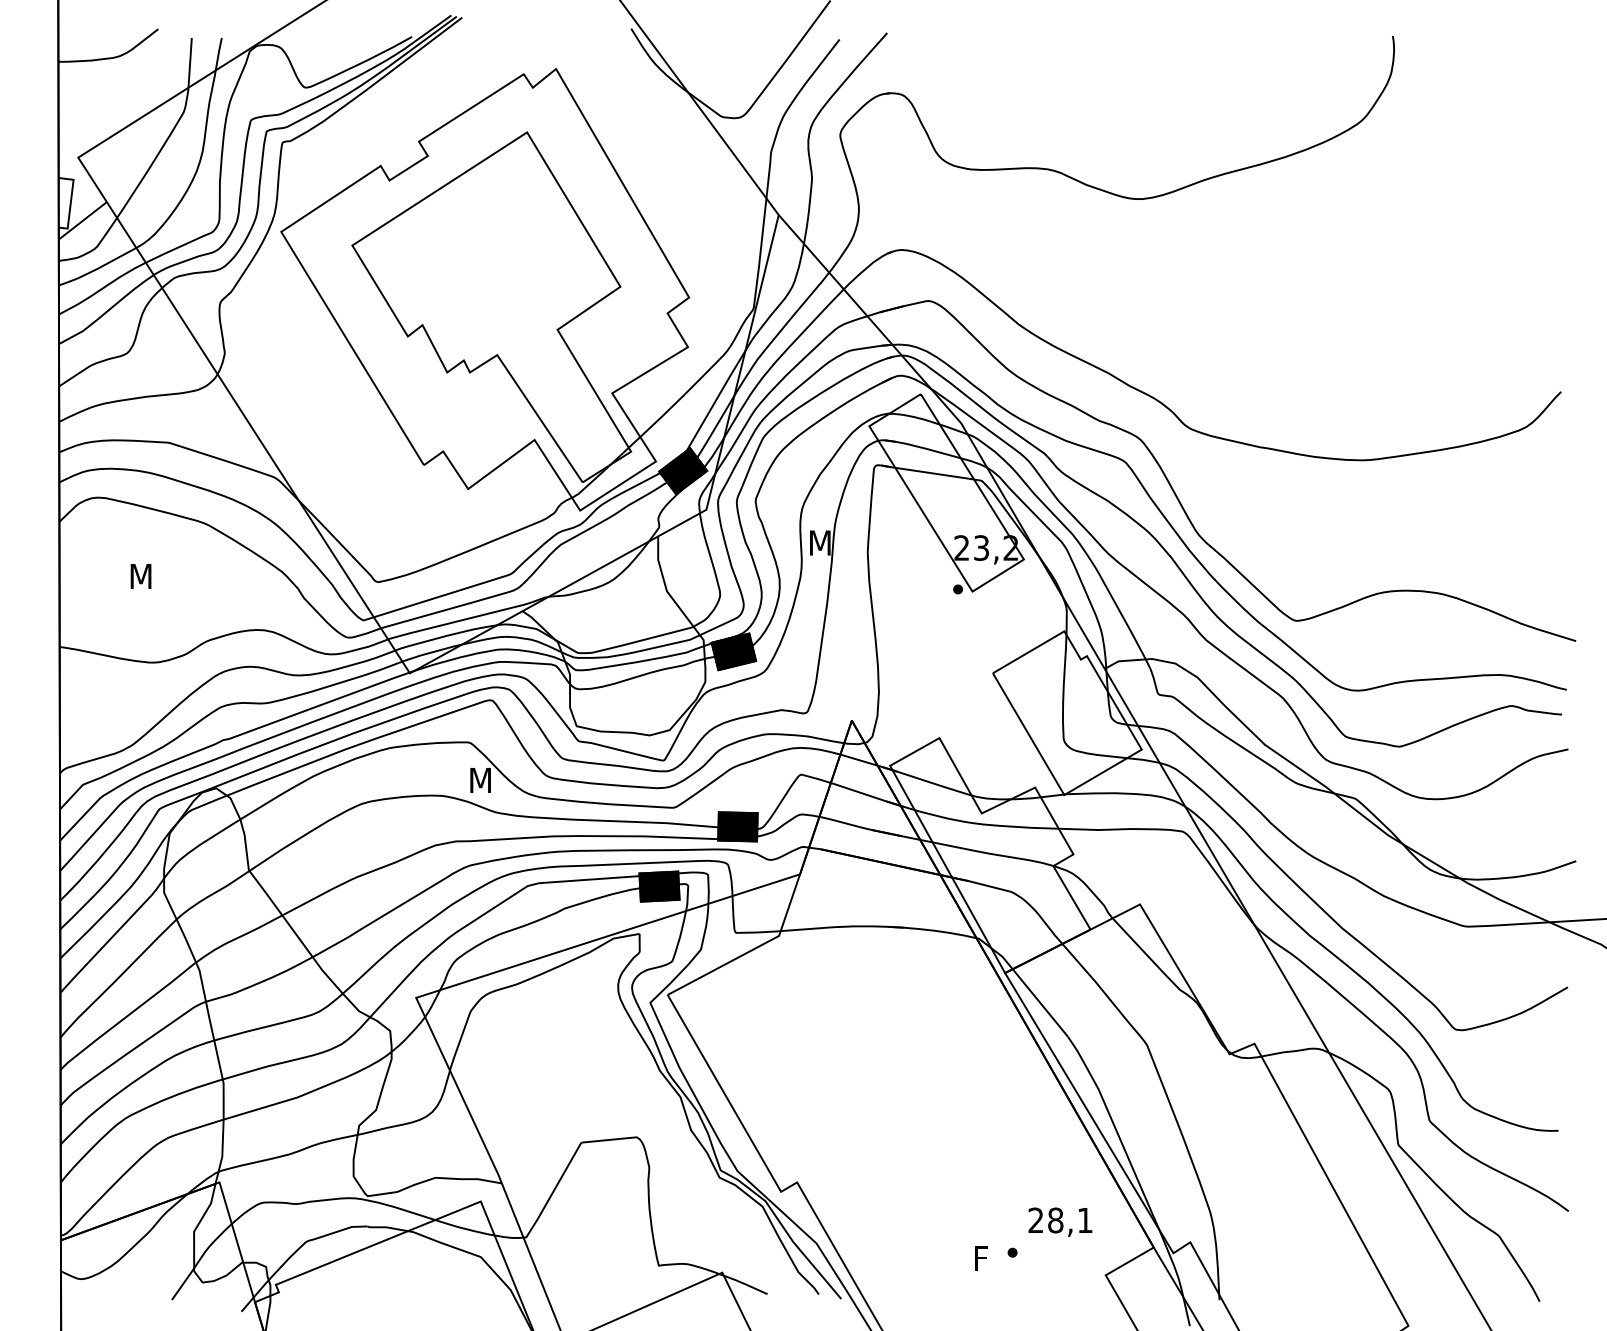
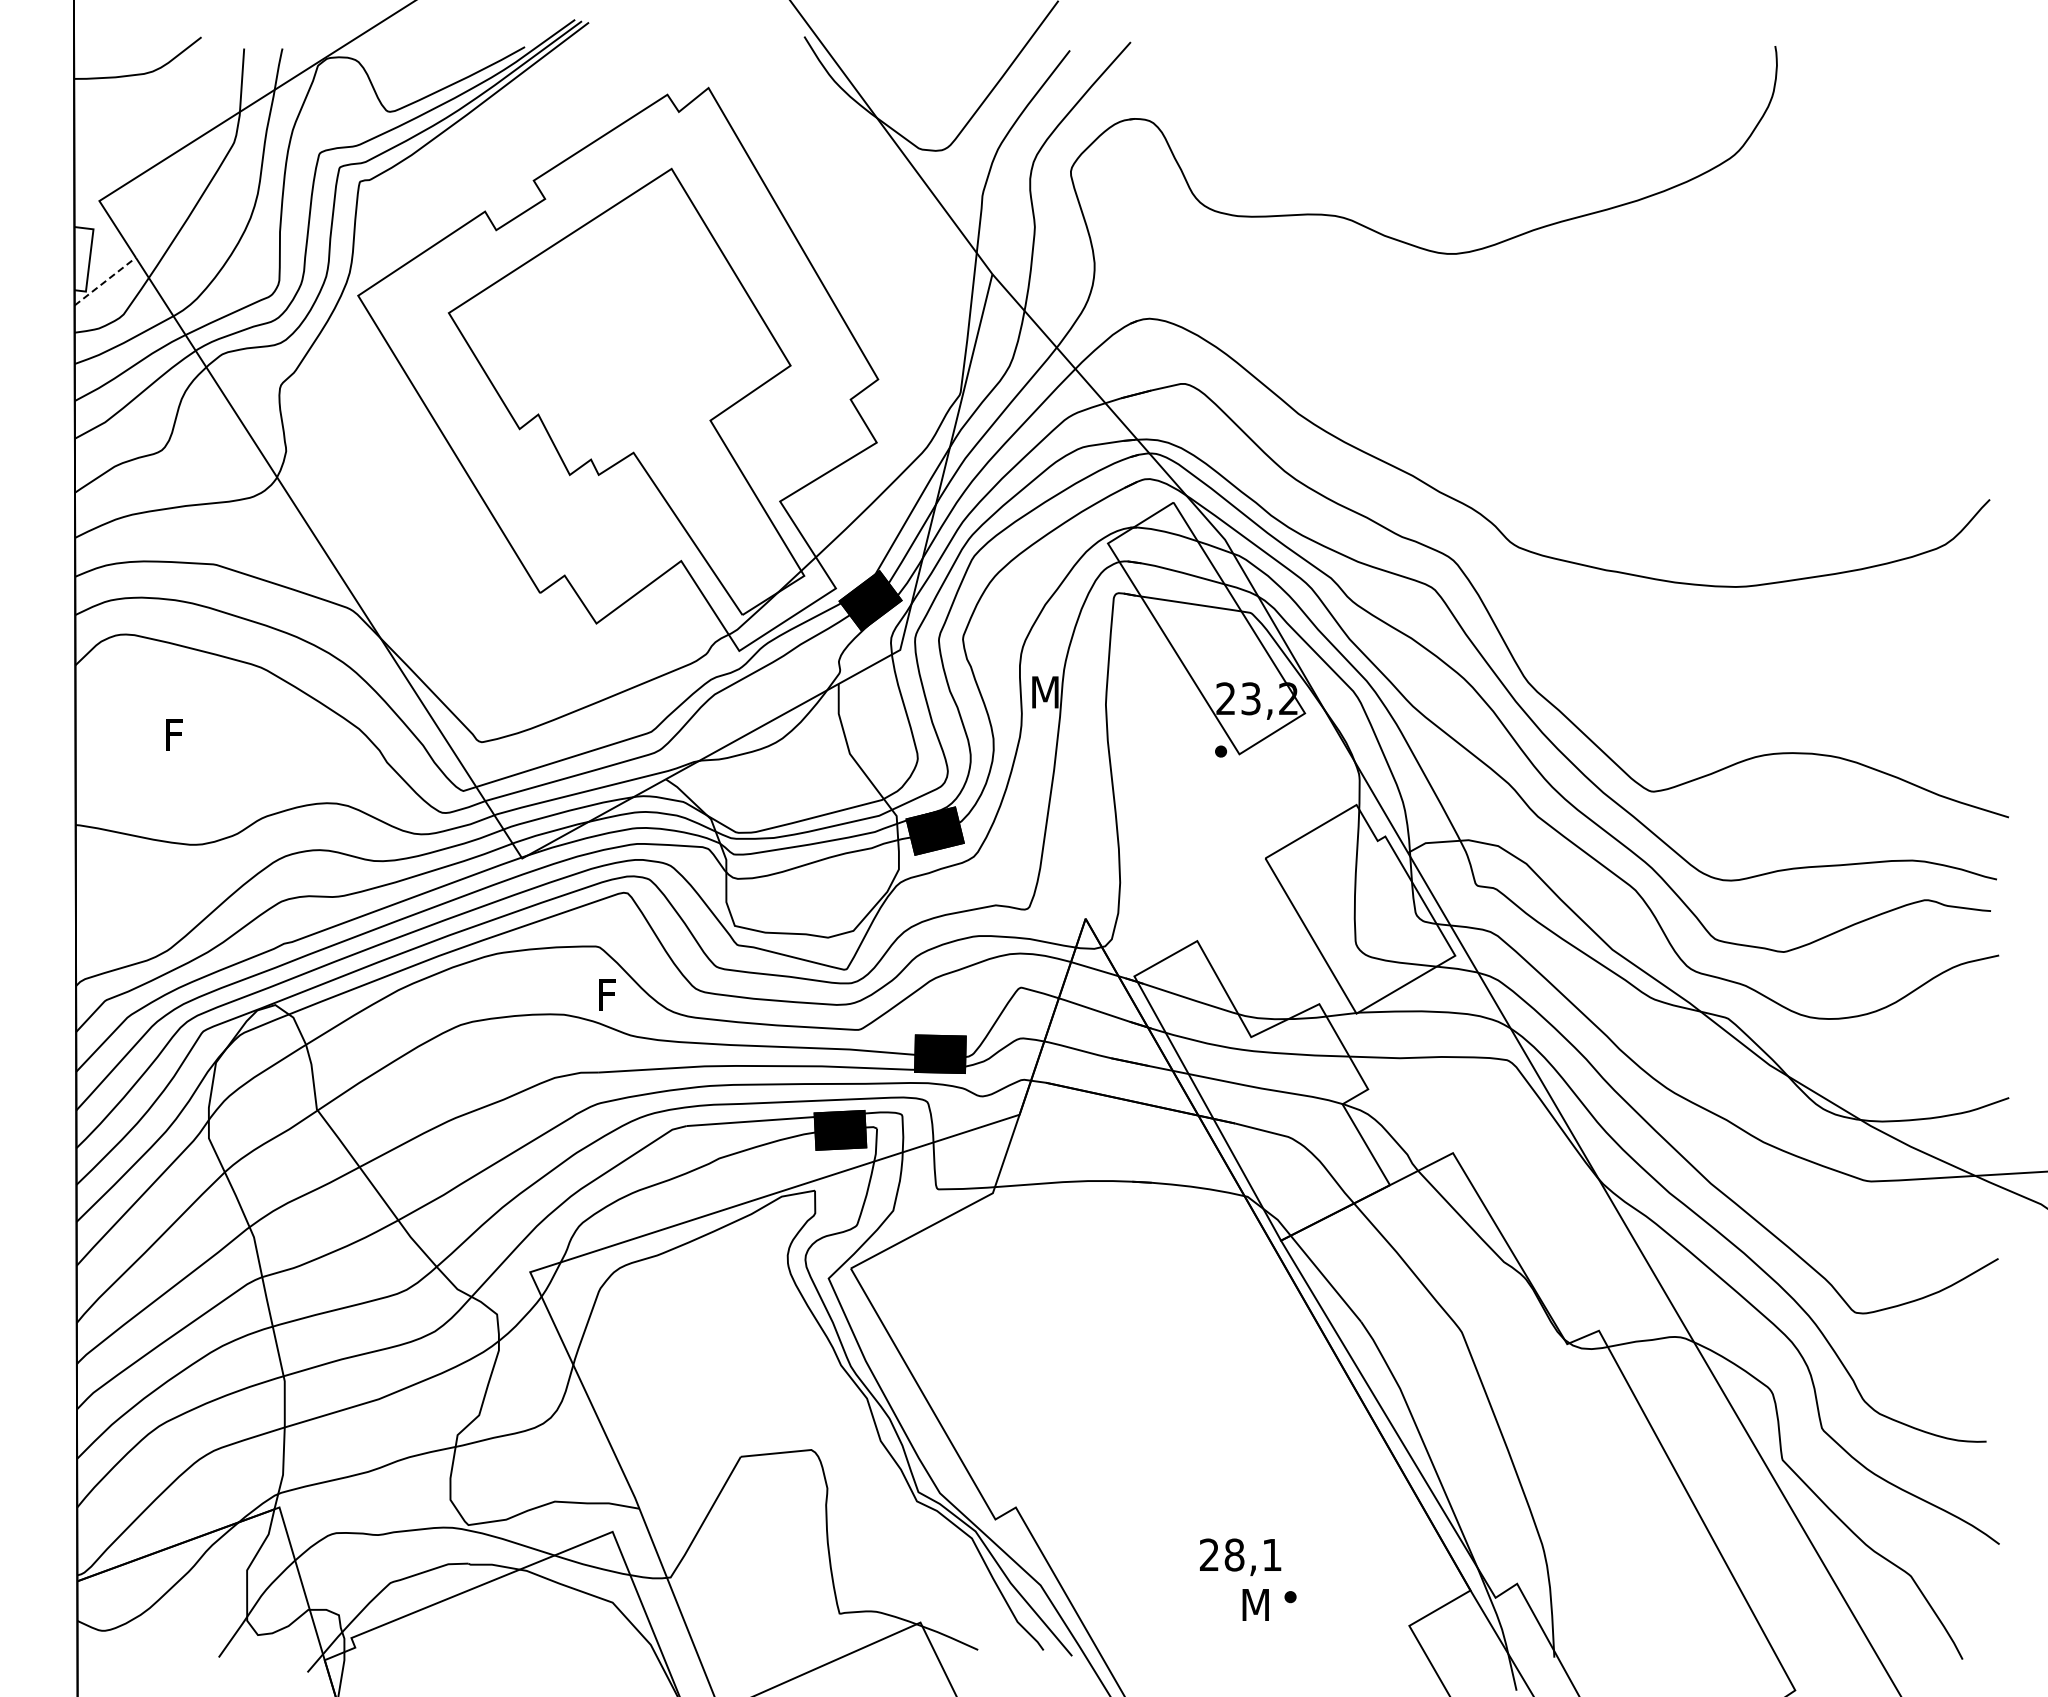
line: (83, 220) -> (105, 281), solid -> dashed
text: (141, 576) -> (179, 734), M -> F
text: (480, 780) -> (612, 994), M -> F
text: (1060, 1222) -> (1240, 1557), moved
text: (985, 1258) -> (1255, 1604), F -> M

